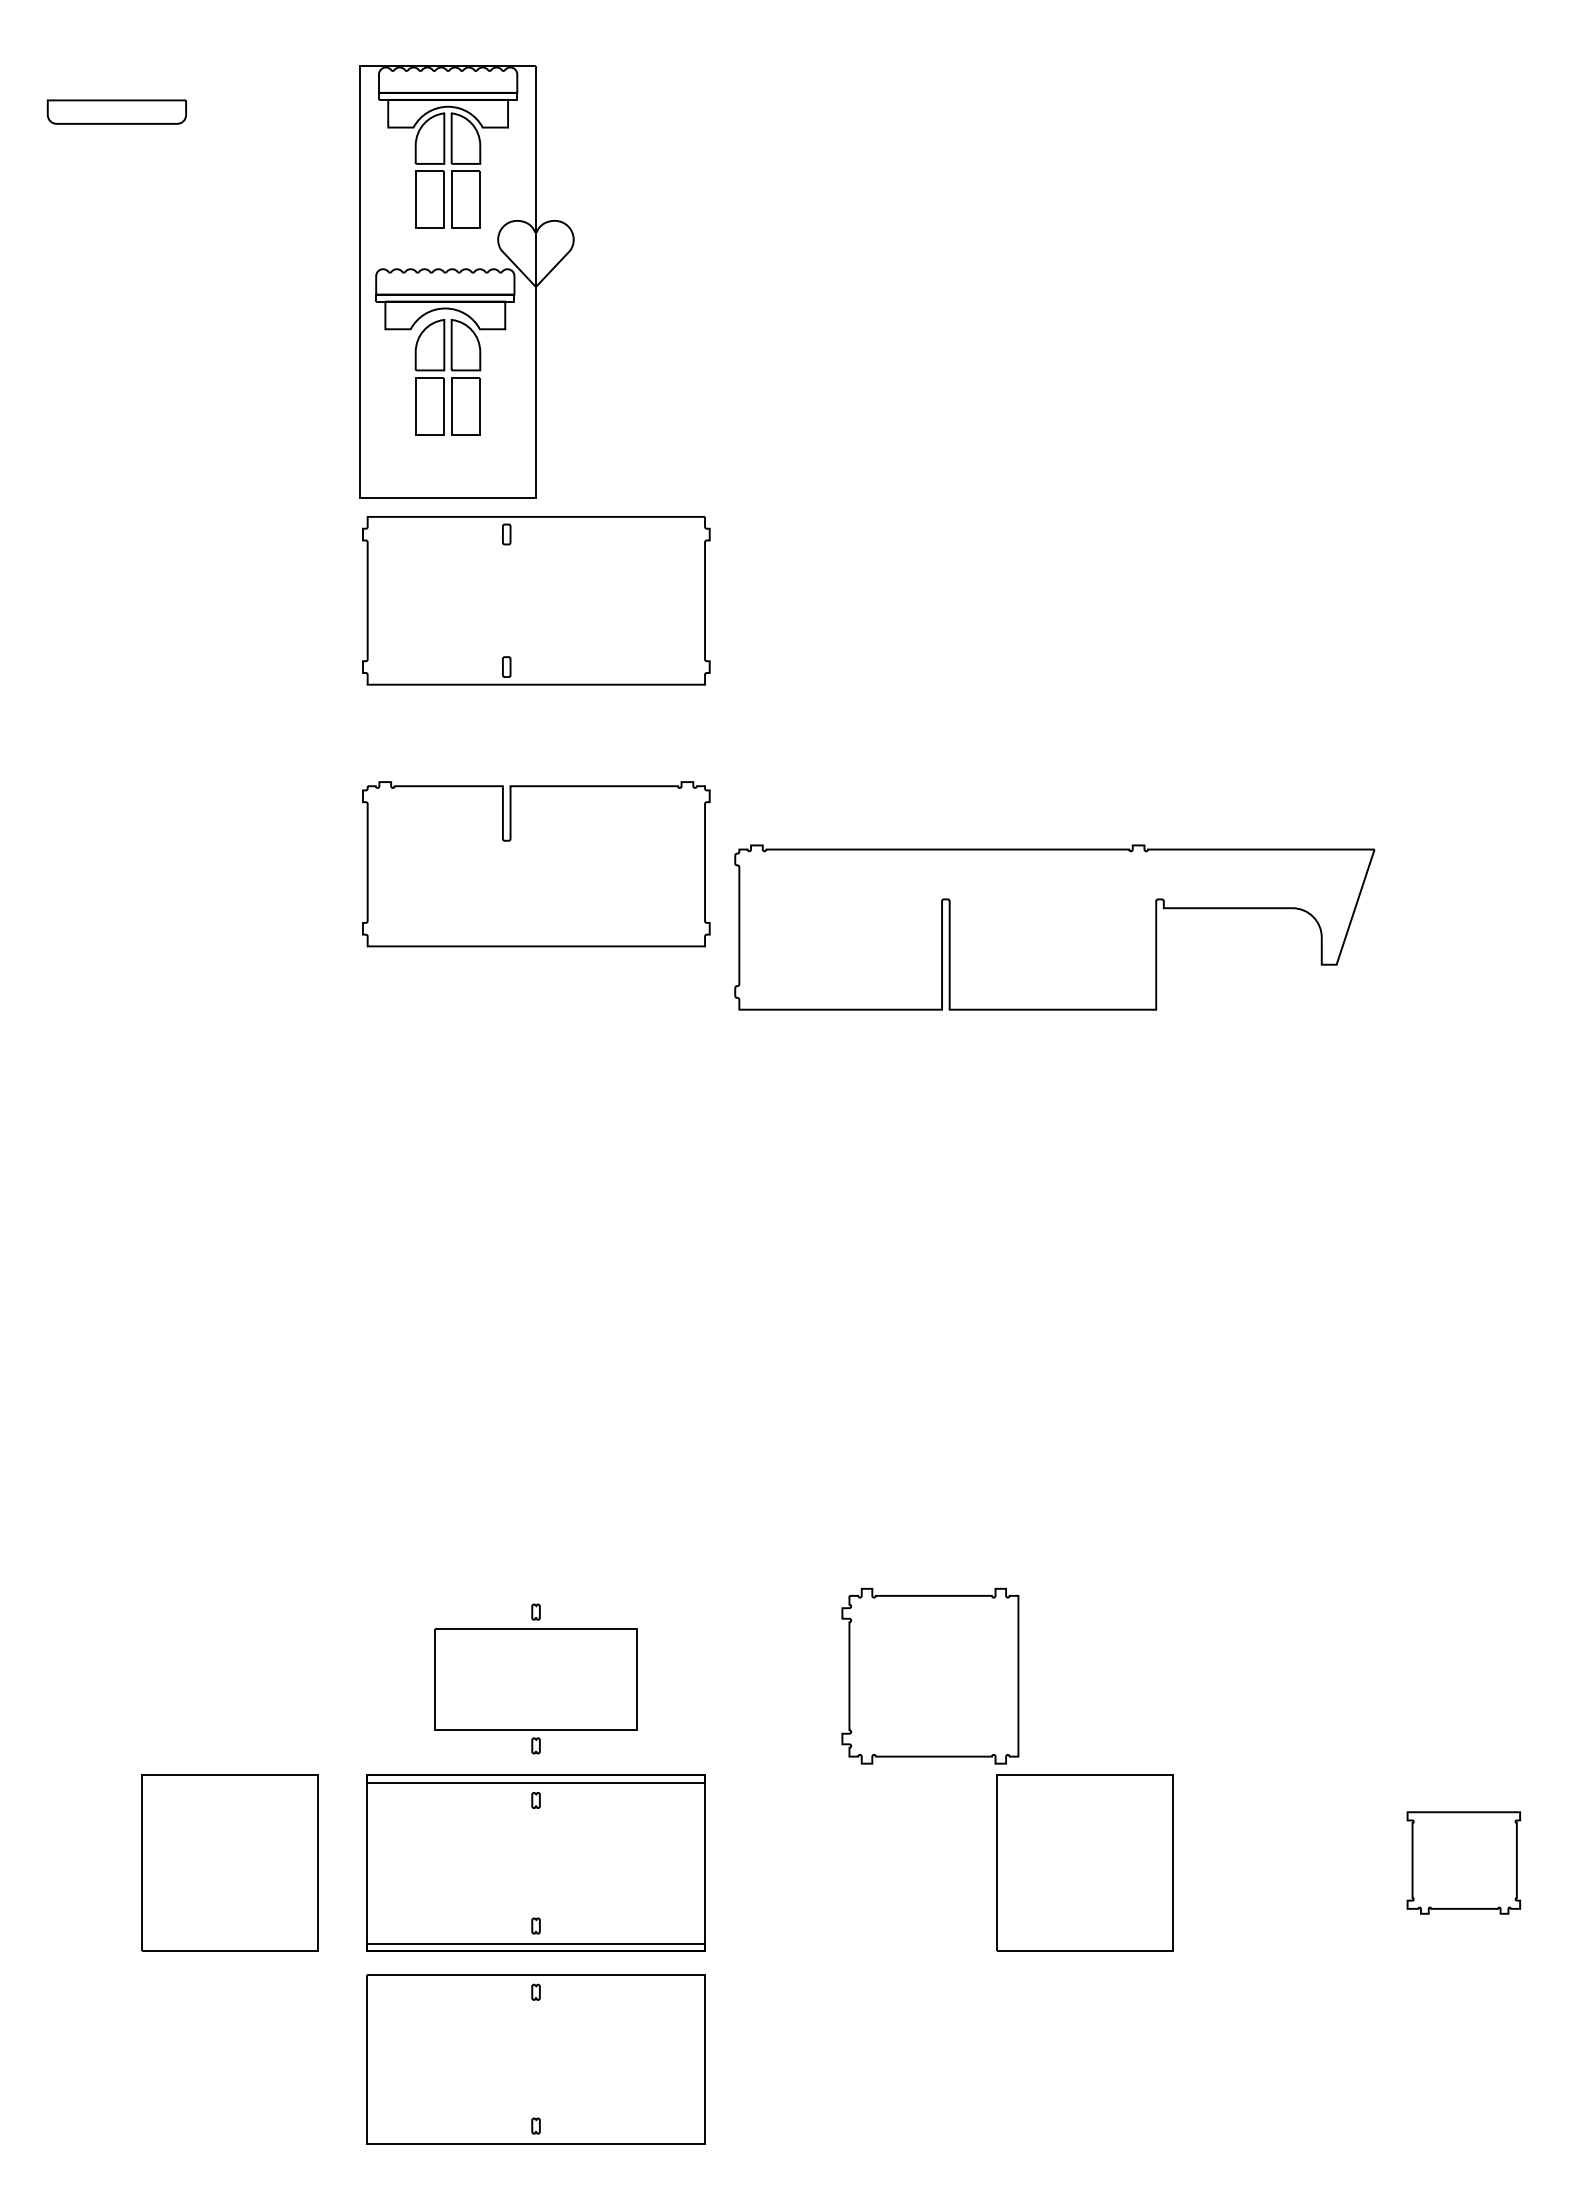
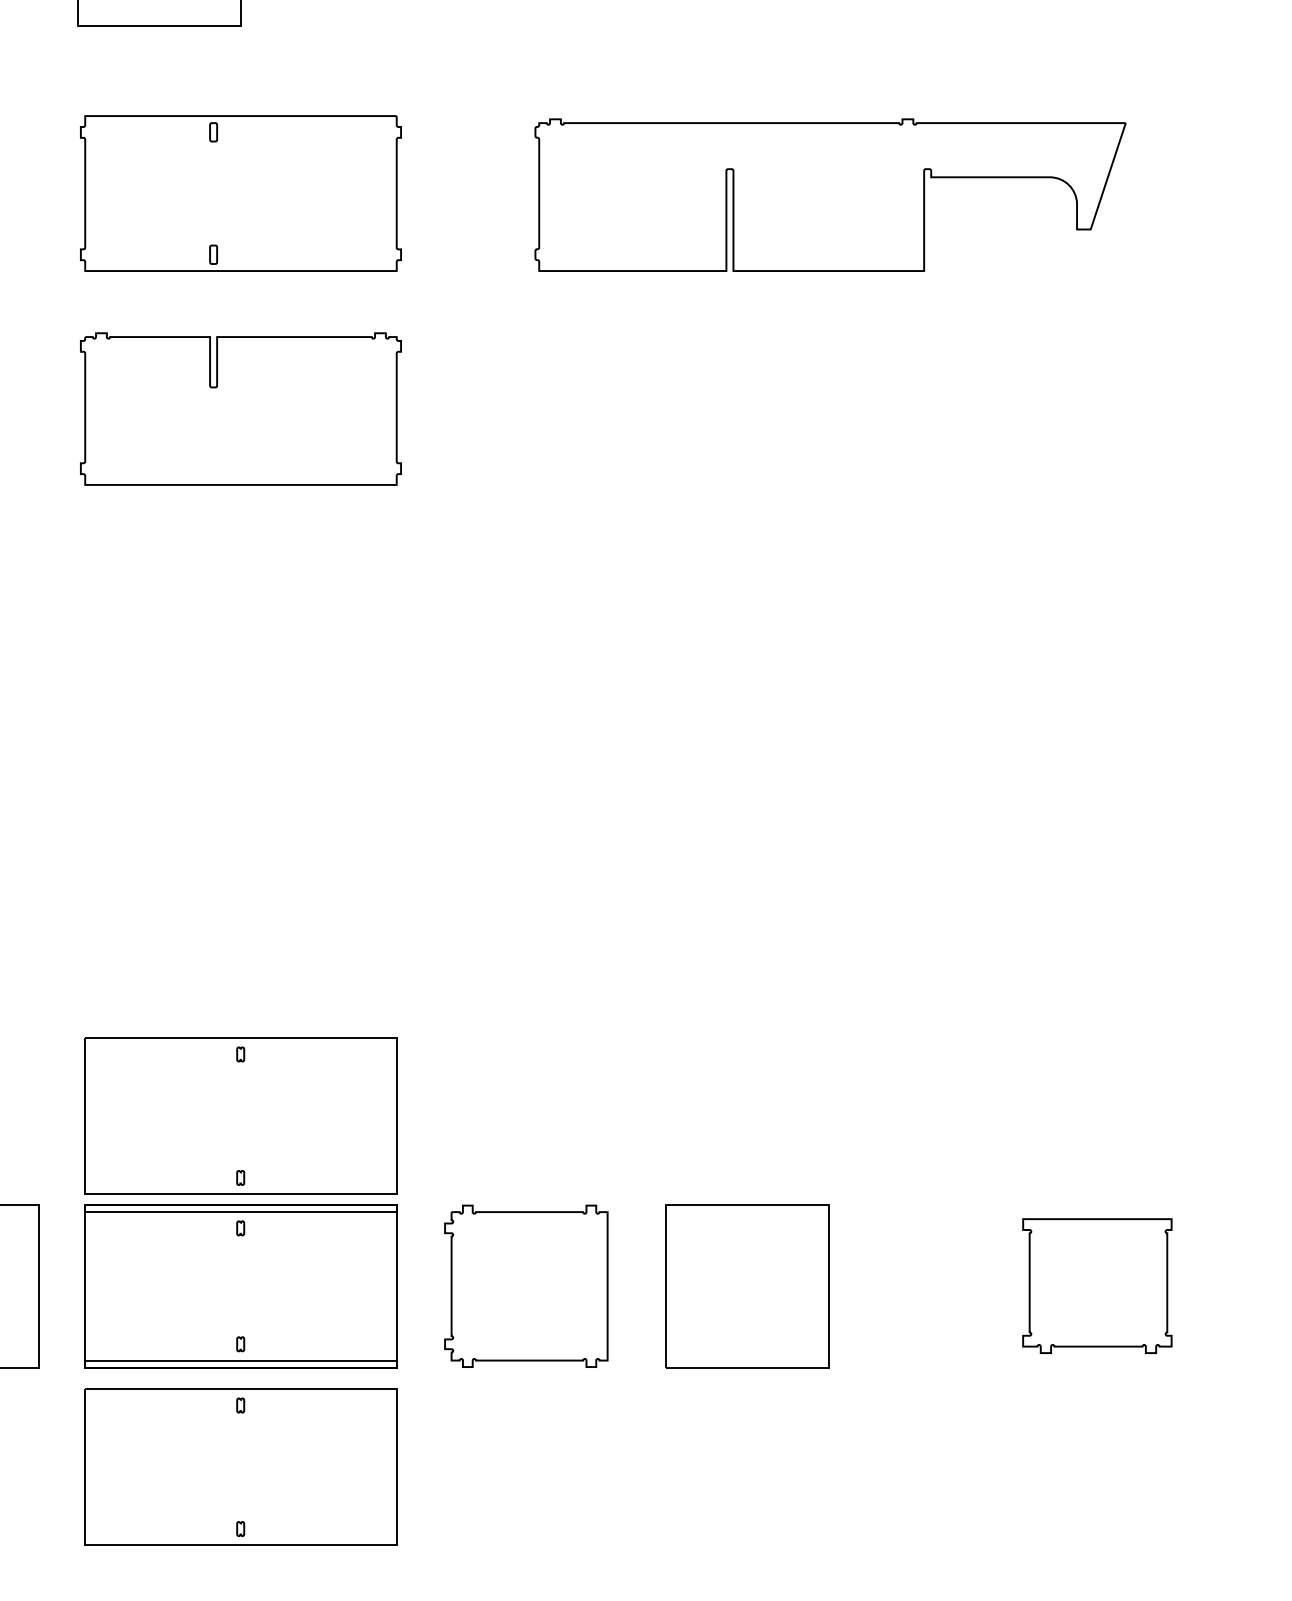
part: (536, 600) -> (241, 193), moved
part: (536, 864) -> (241, 409), moved
part: (1054, 927) -> (830, 195), moved
part: (930, 1675) -> (526, 1285), moved
part: (535, 1679) -> (240, 1116), size x1.67
part: (1463, 1862) -> (1097, 1285), size x1.43

